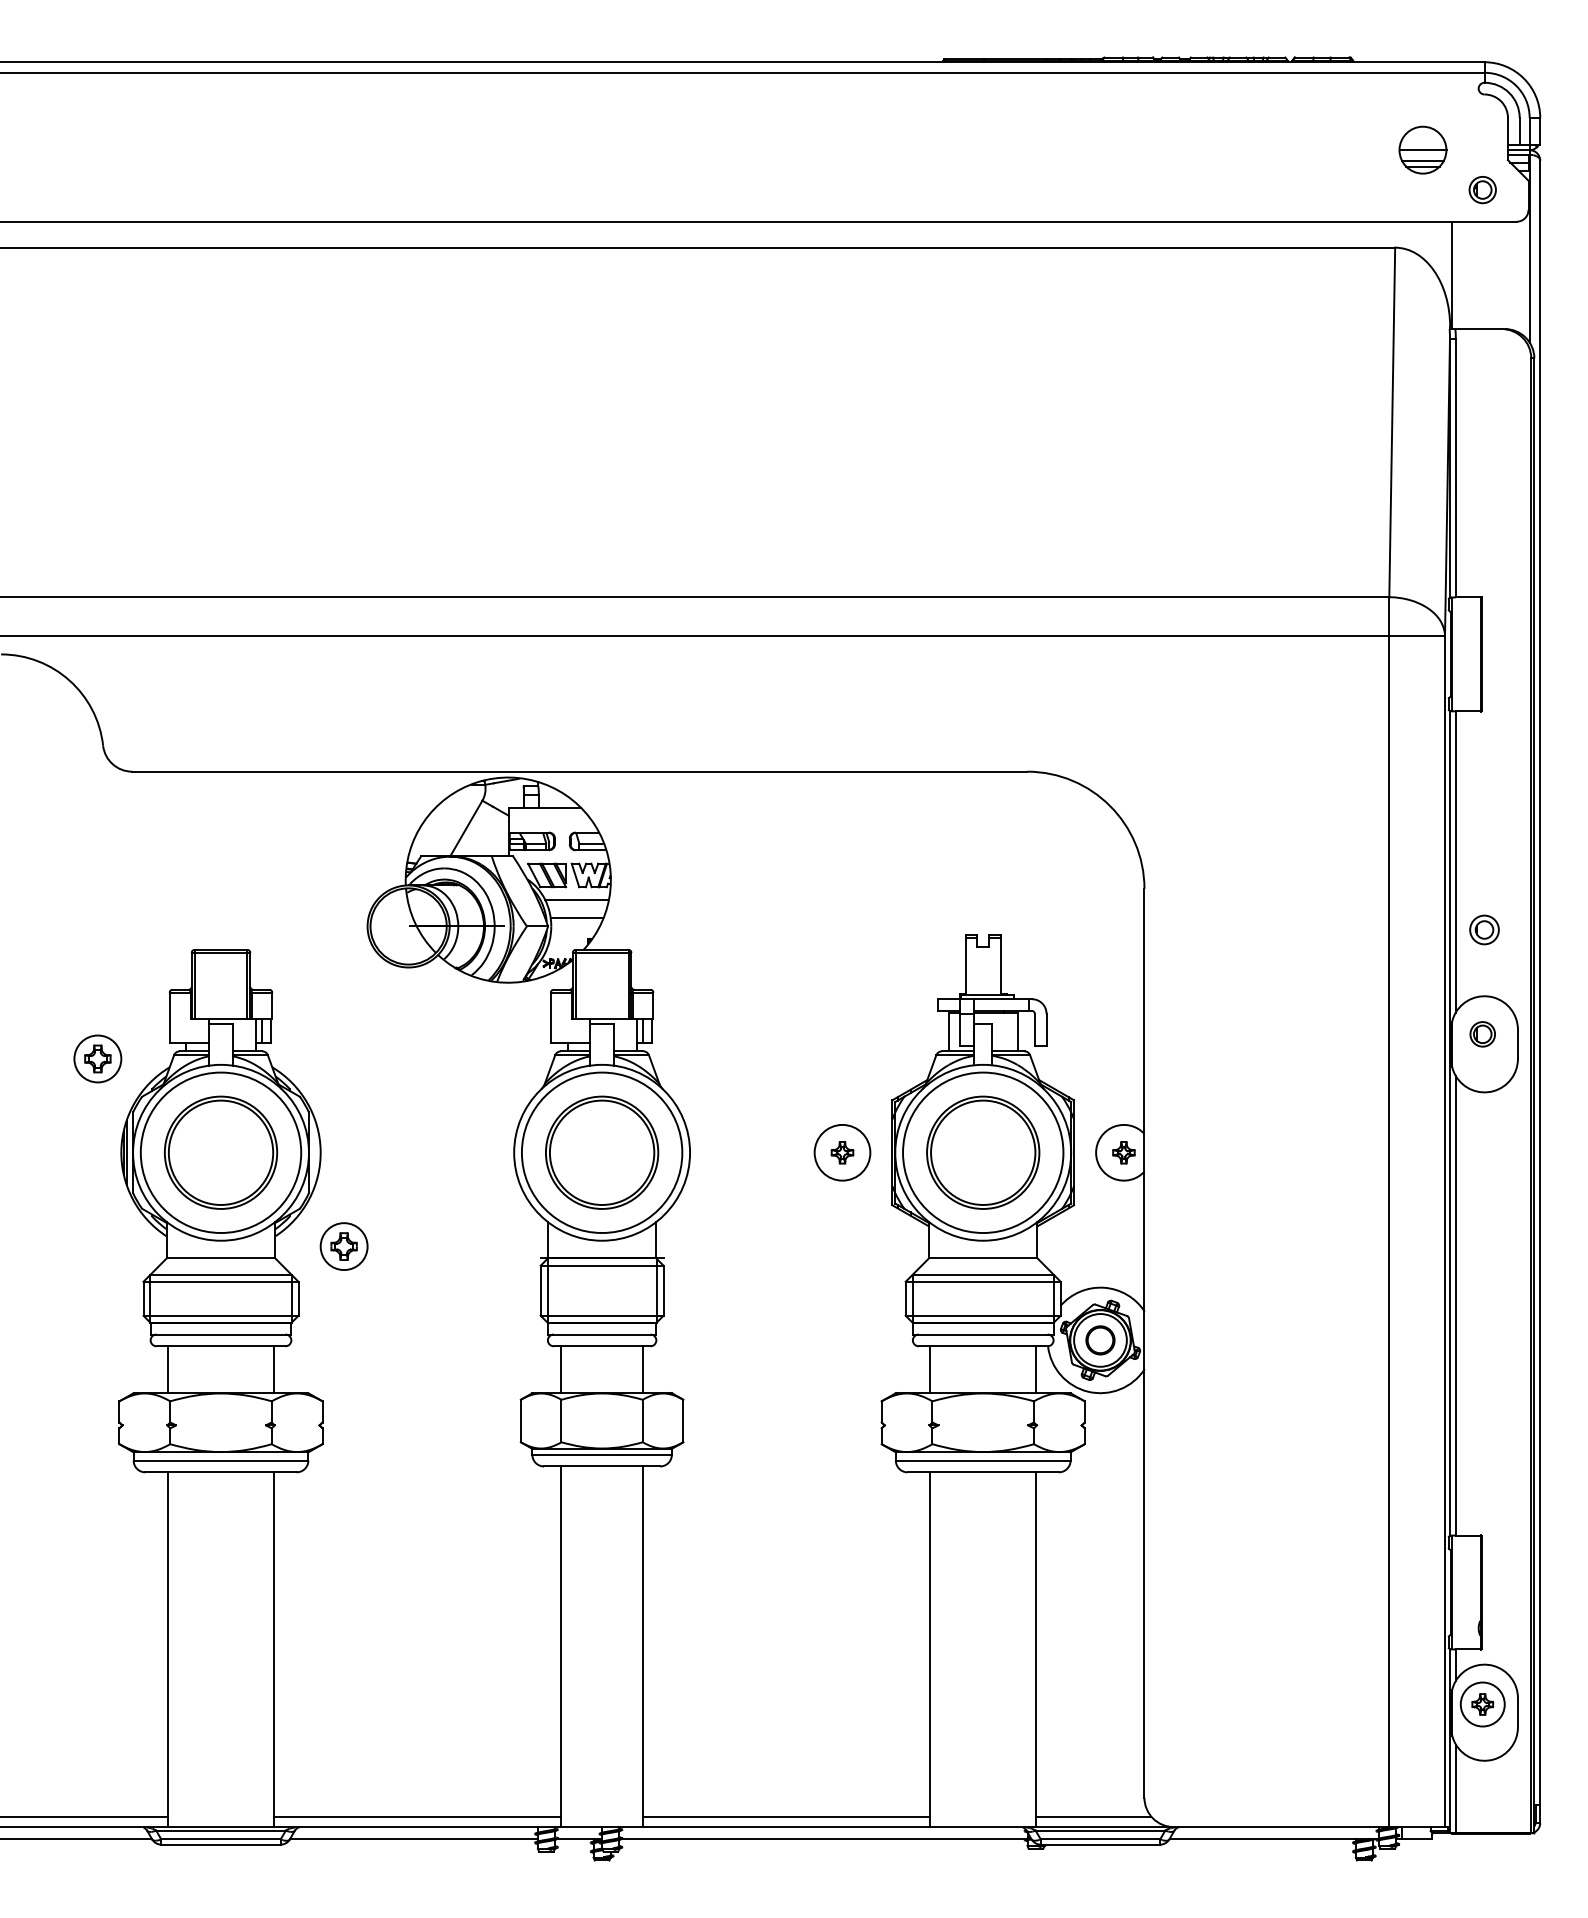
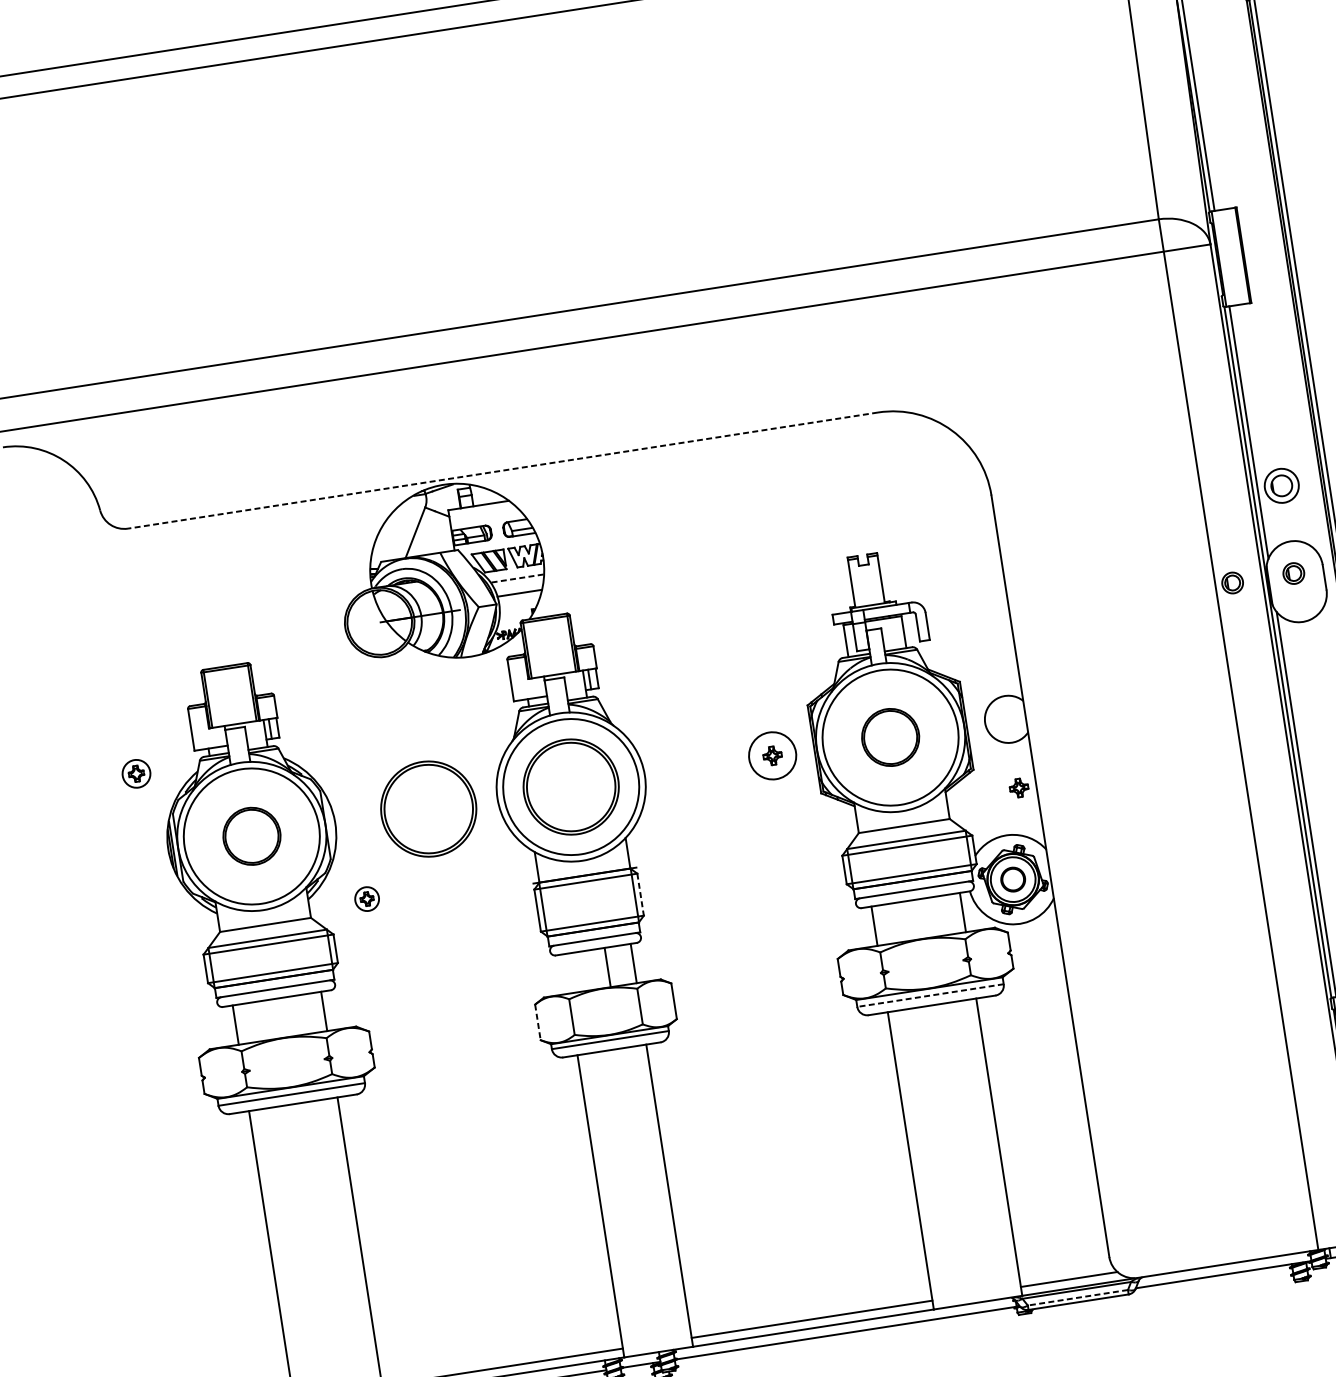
line: (579, 771) -> (502, 470), solid -> dashed
line: (576, 900) -> (517, 578), solid -> dashed
part: (1484, 929) -> (1281, 485), size x1.4
part: (1409, 1034) -> (1232, 583), added
part: (97, 1058) -> (136, 773), size x0.7
part: (221, 1152) -> (252, 836), size x0.6
part: (432, 1152) -> (429, 808), added
part: (983, 1152) -> (890, 737), size x0.6
part: (1123, 1152) -> (1018, 787), moved
part: (343, 1246) -> (366, 899), size x0.6
line: (663, 1291) -> (640, 895), solid -> dashed
line: (561, 1369) -> (608, 967), moved
line: (520, 1421) -> (537, 1022), solid -> dashed
line: (982, 1460) -> (929, 995), solid -> dashed
line: (1100, 1839) -> (1077, 1297), solid -> dashed

